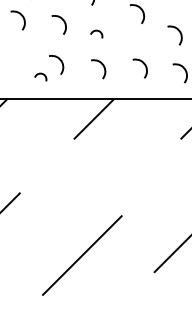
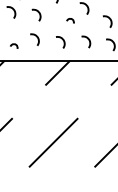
curve: (96, 31) -> (70, 19), moved
curve: (41, 75) -> (14, 45), moved
line: (82, 255) -> (53, 142), moved

